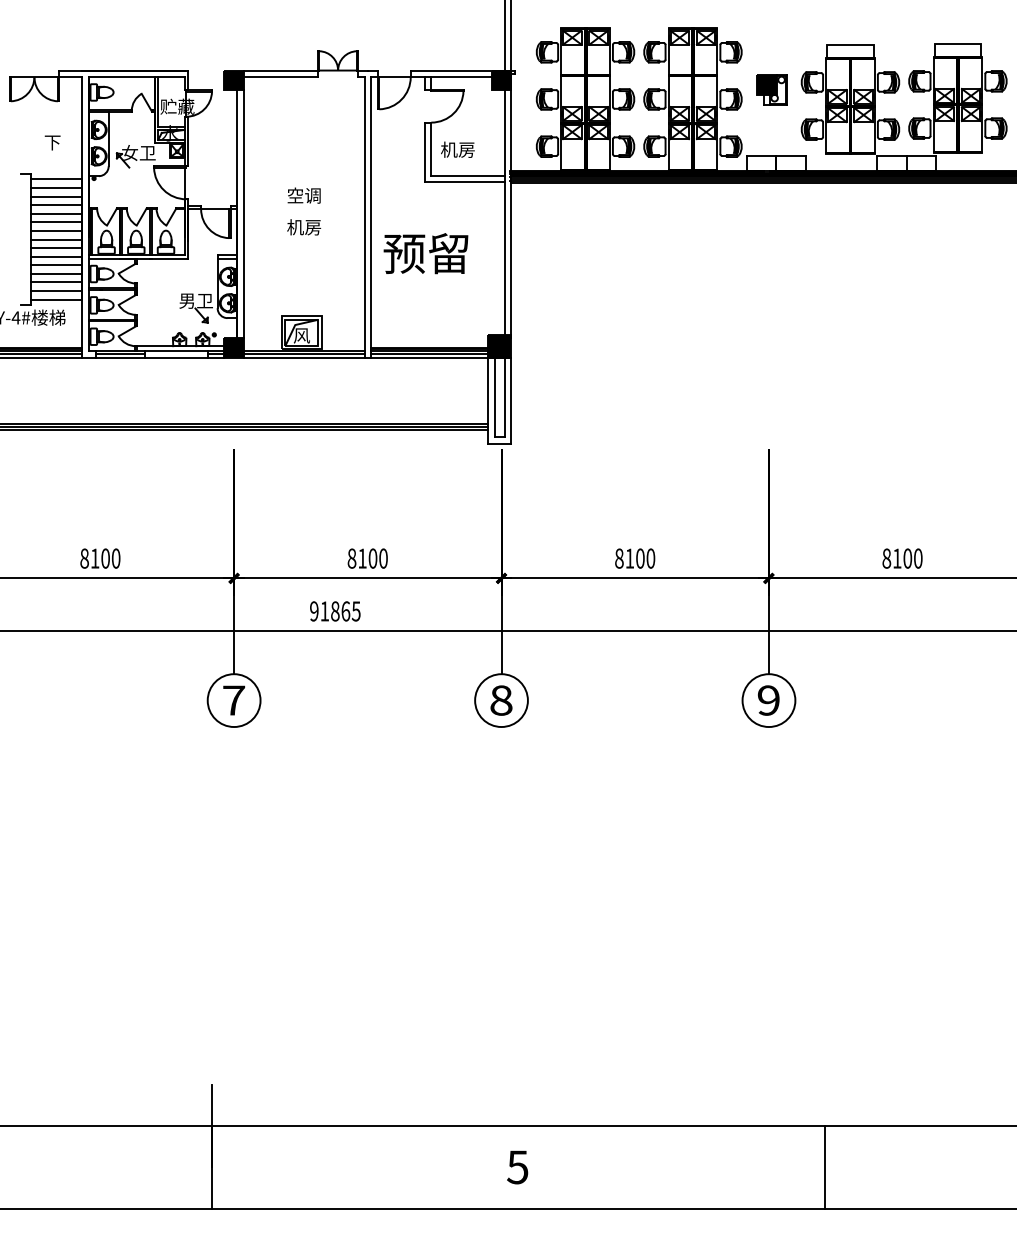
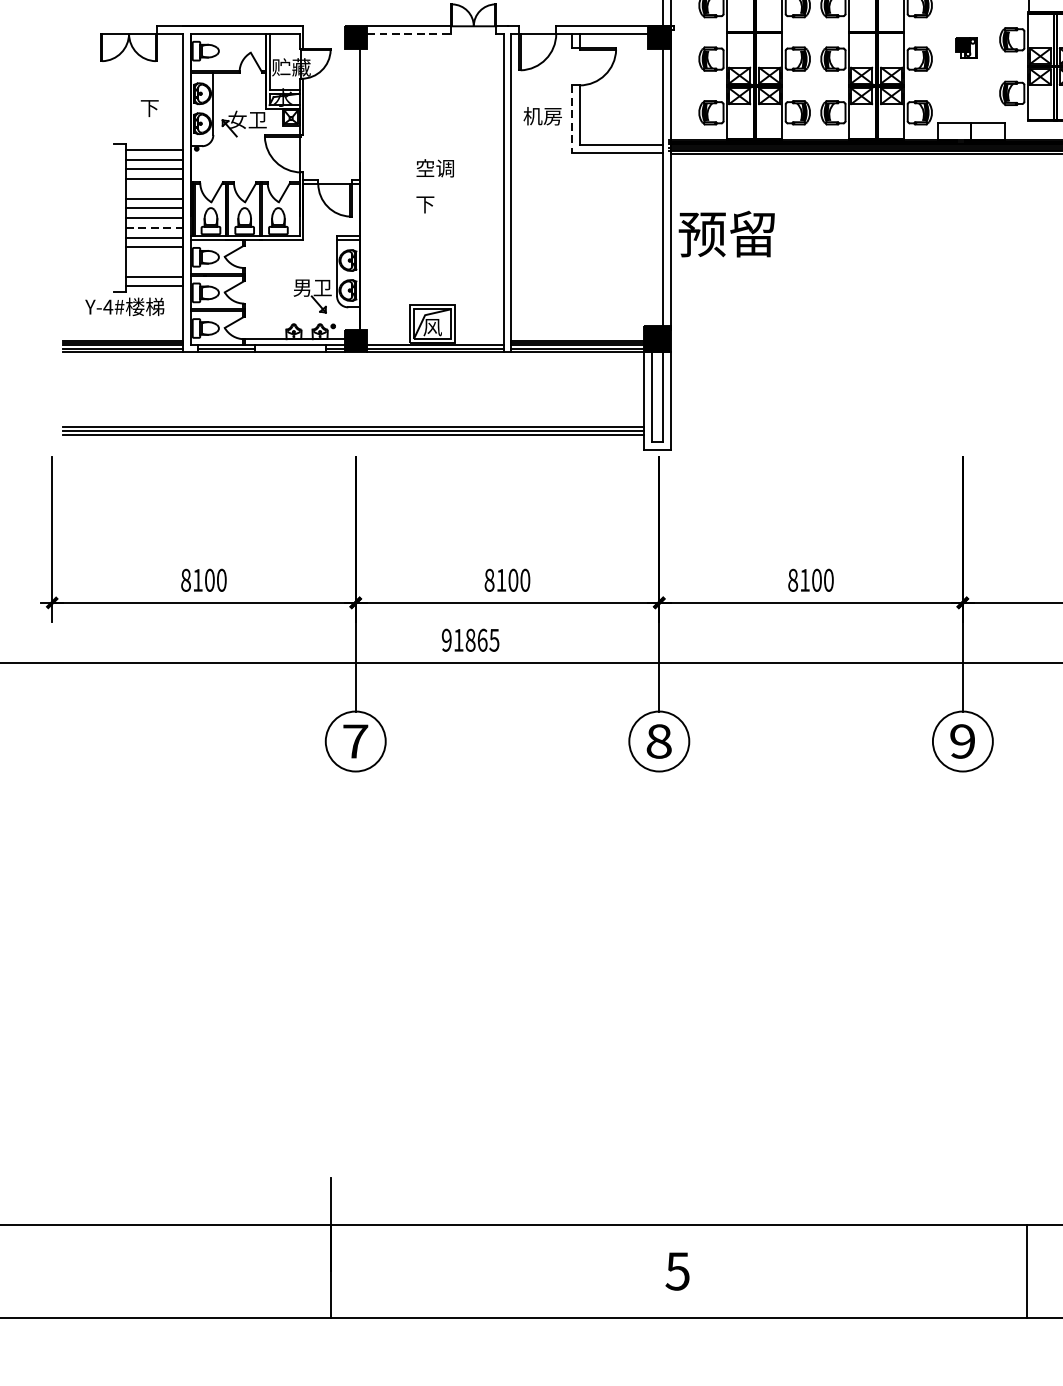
line: (281, 77) -> (409, 34), solid -> dashed
part: (771, 89) -> (965, 47), size x0.6
text: (457, 149) -> (542, 115), moved
line: (424, 152) -> (571, 119), solid -> dashed
line: (56, 213) -> (154, 188), removed
line: (244, 213) -> (367, 188), removed
text: (304, 227) -> (435, 204), 机房 -> 下
line: (57, 248) -> (155, 228), solid -> dashed
text: (425, 253) -> (726, 233), moved
line: (56, 273) -> (154, 256), removed
line: (56, 282) -> (154, 266), removed

